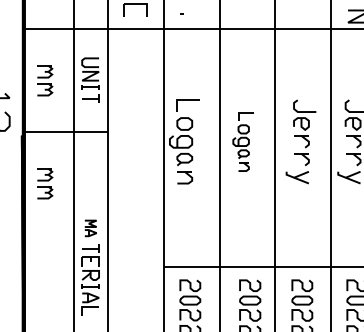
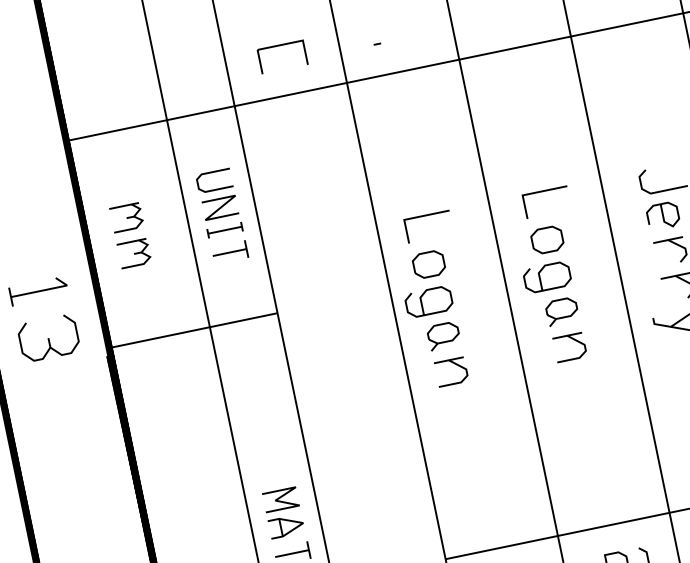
part: (243, 141) -> (554, 275), size x1.43
part: (45, 183) -> (174, 441), removed
part: (90, 228) -> (283, 513), size x1.43

